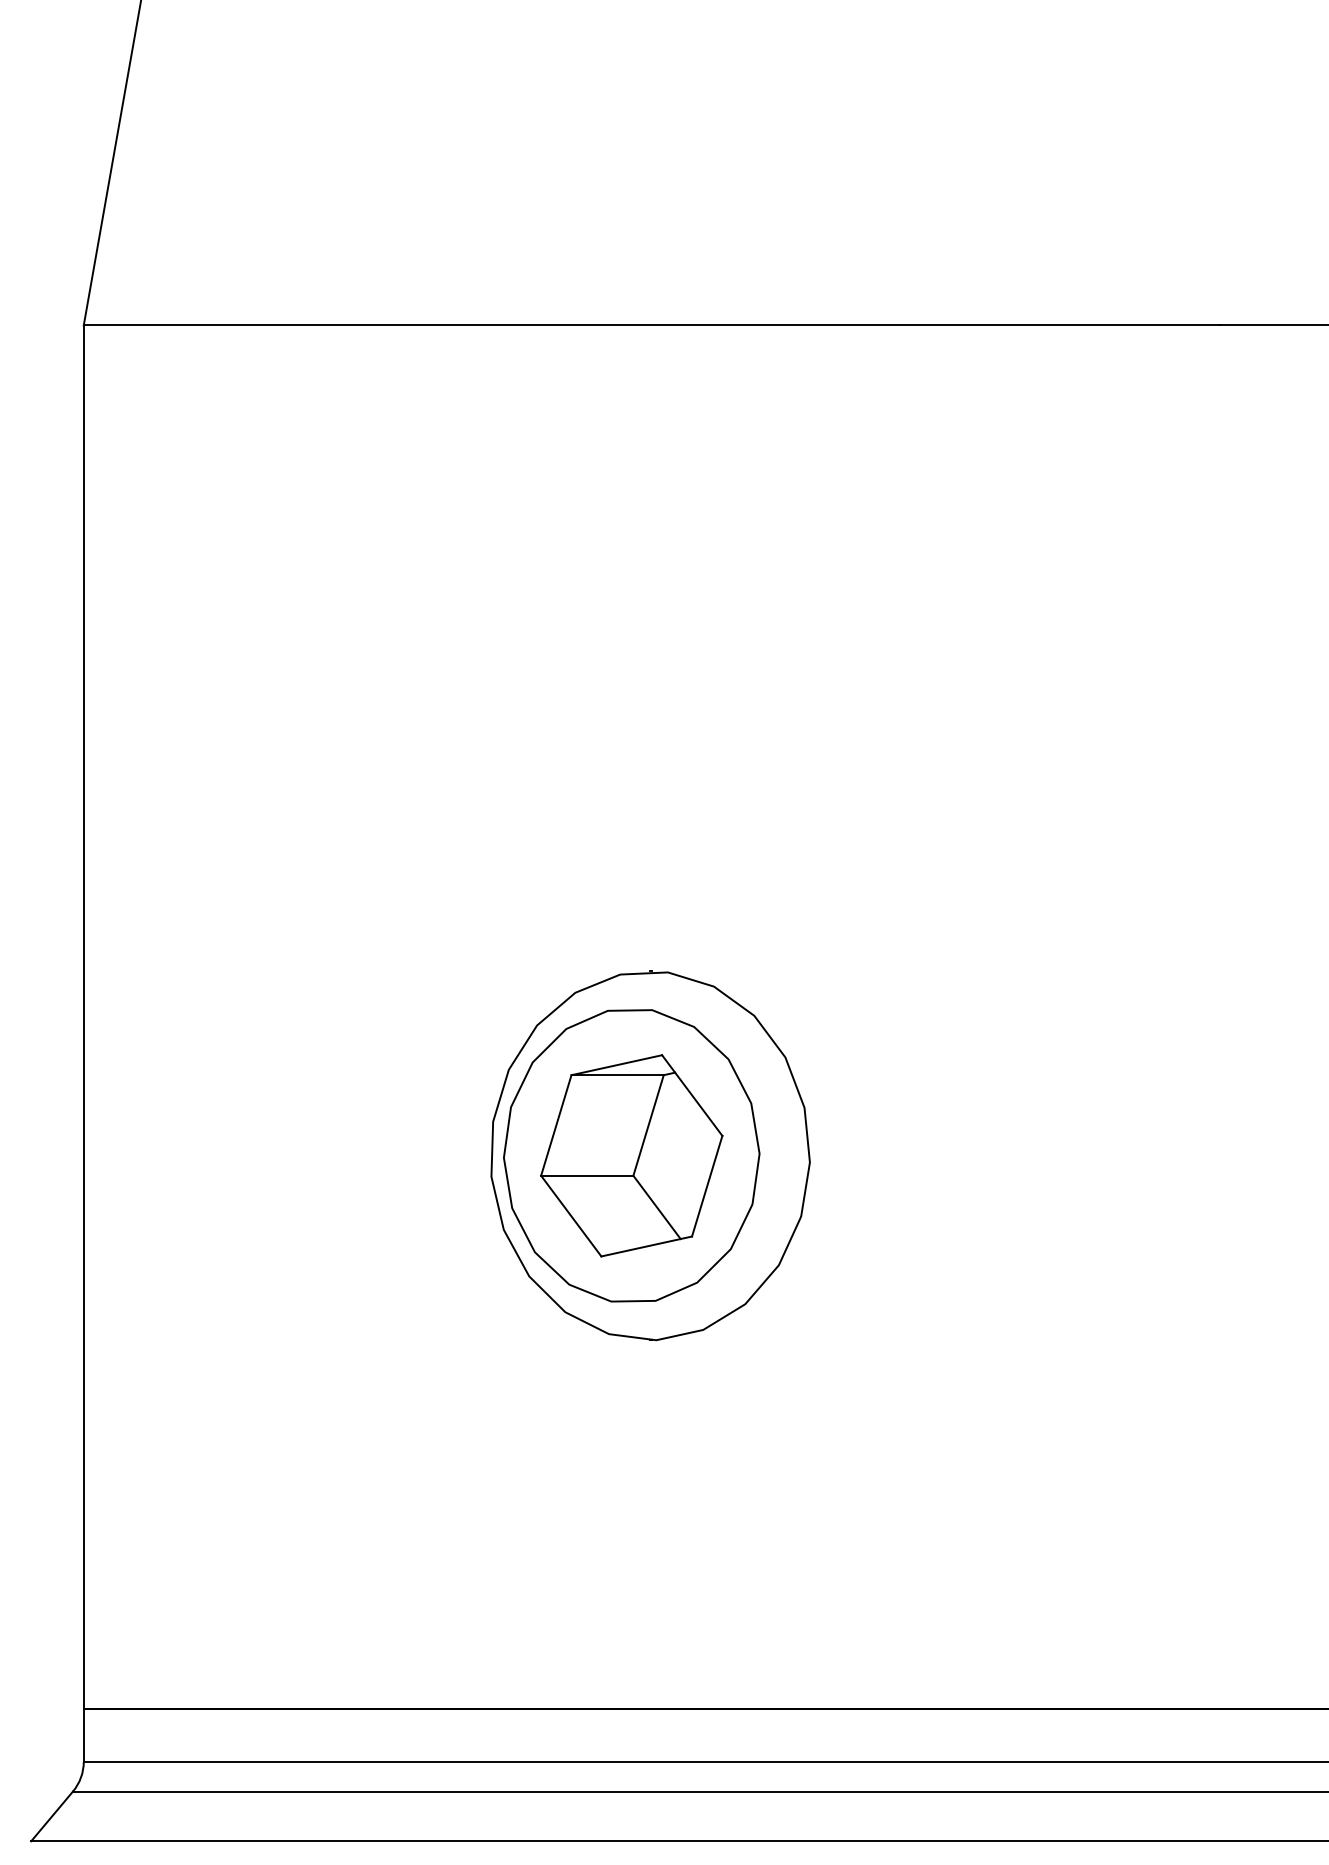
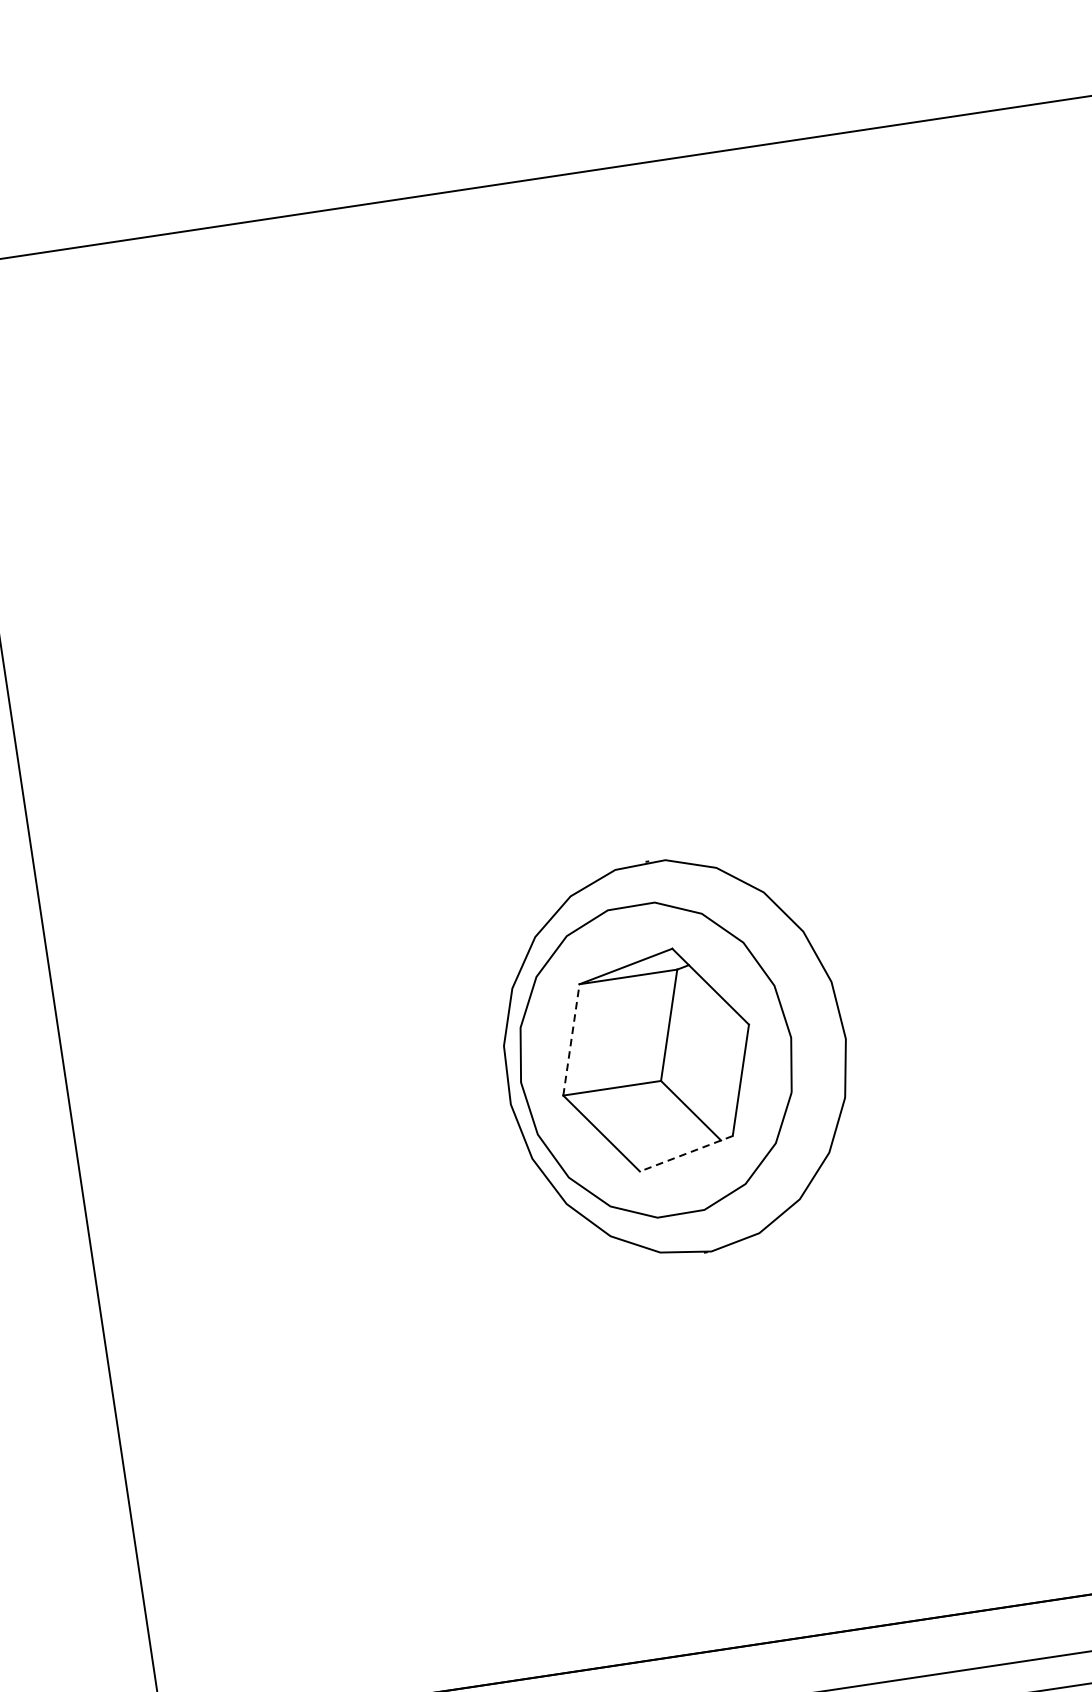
line: (556, 1125) -> (571, 1039), solid -> dashed
line: (646, 1246) -> (686, 1153), solid -> dashed

